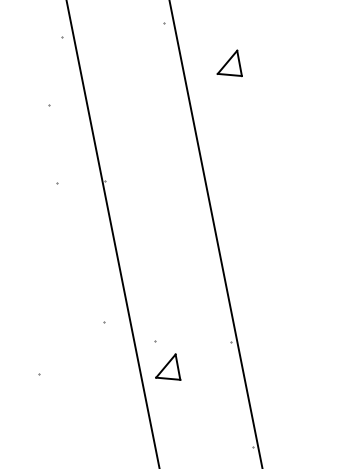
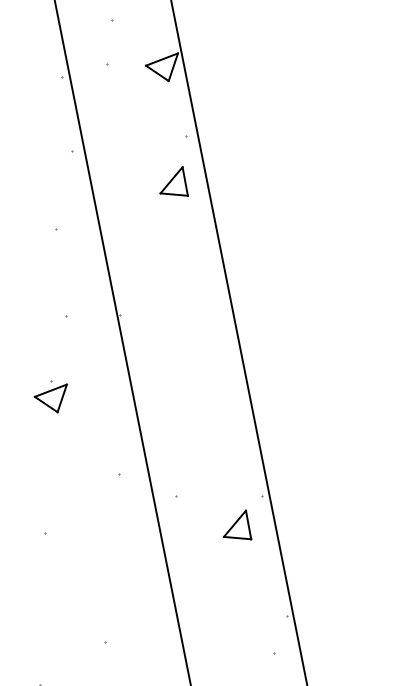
part: (229, 63) -> (173, 181), moved
part: (43, 253) -> (50, 396), added
part: (168, 366) -> (237, 524), moved

